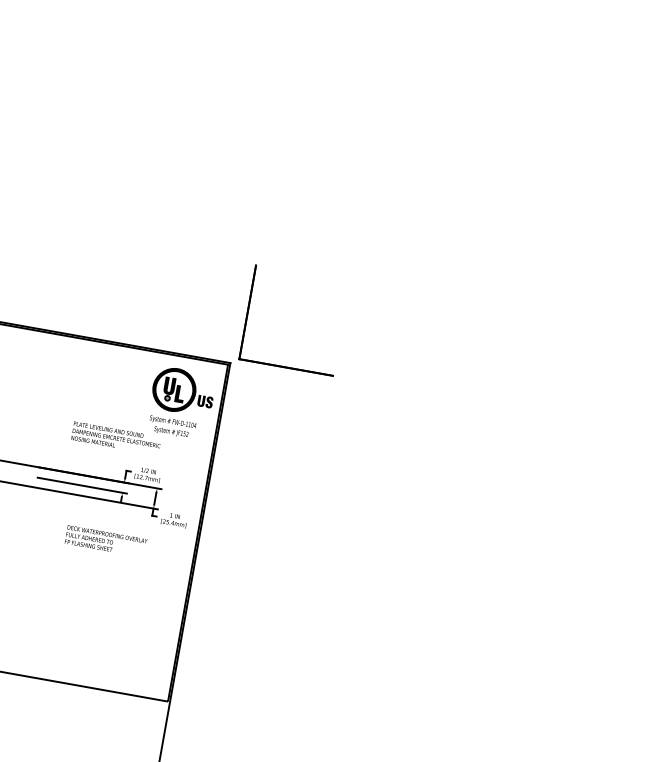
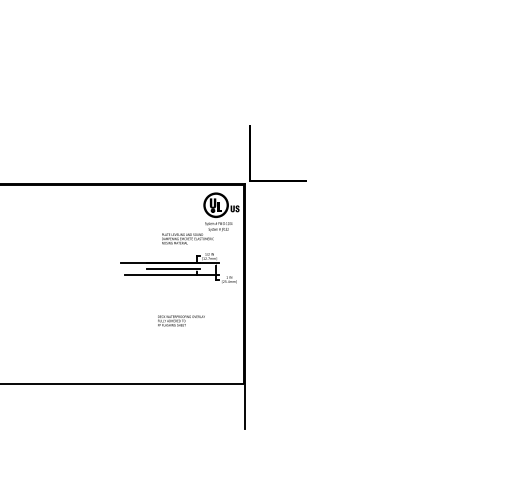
text: (106, 540) -> (181, 320), moved

